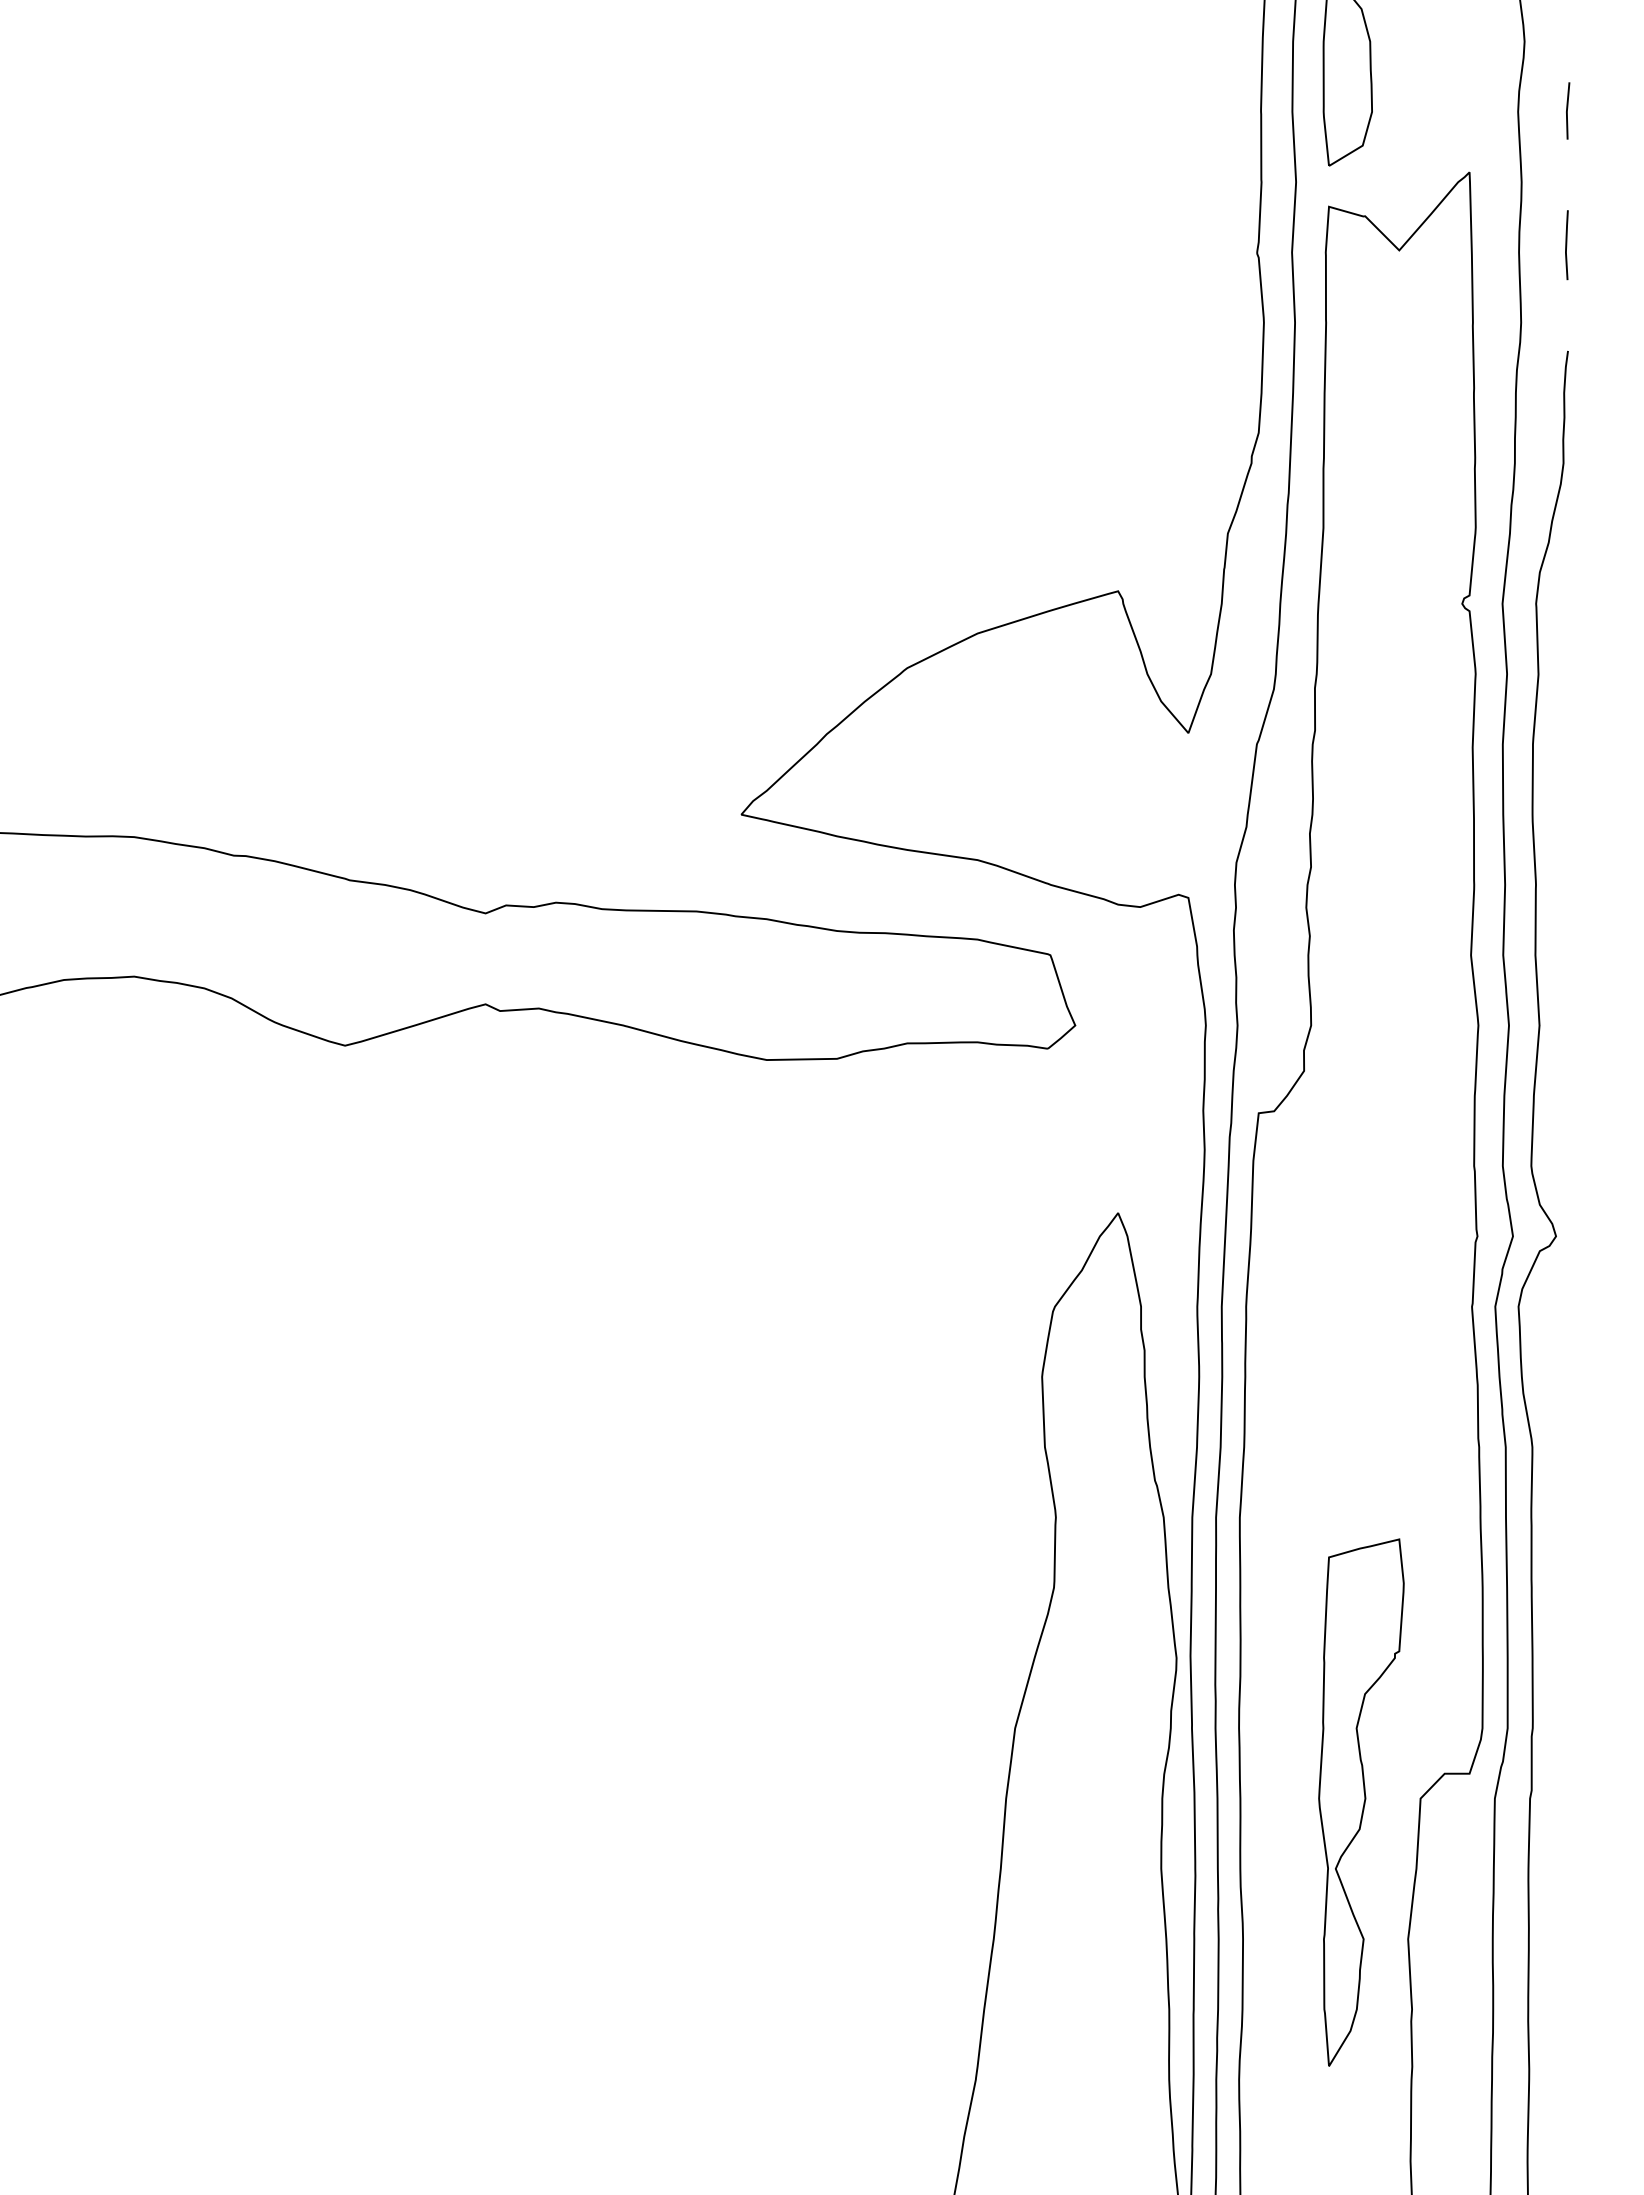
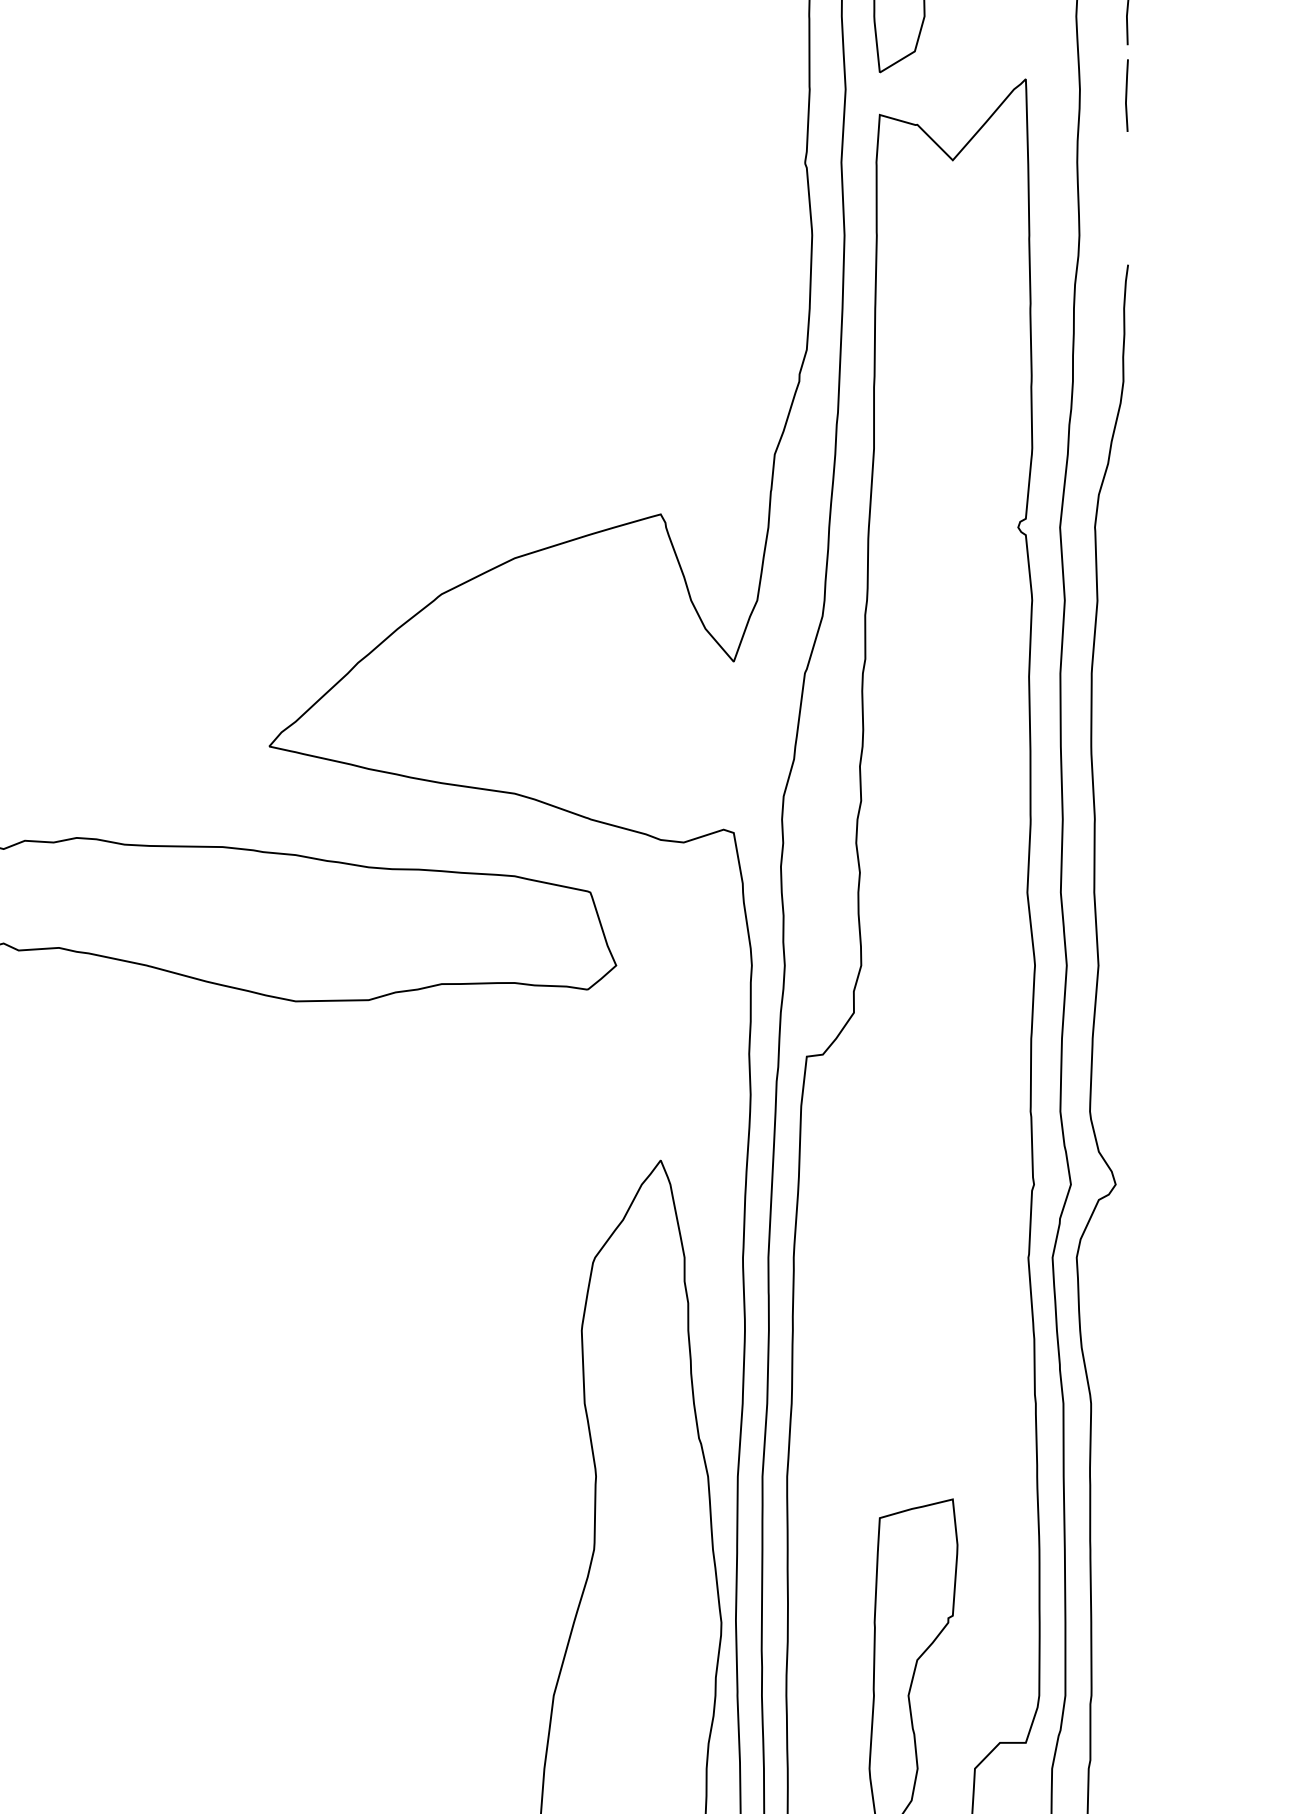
line: (1566, 245) -> (1126, 95), moved

